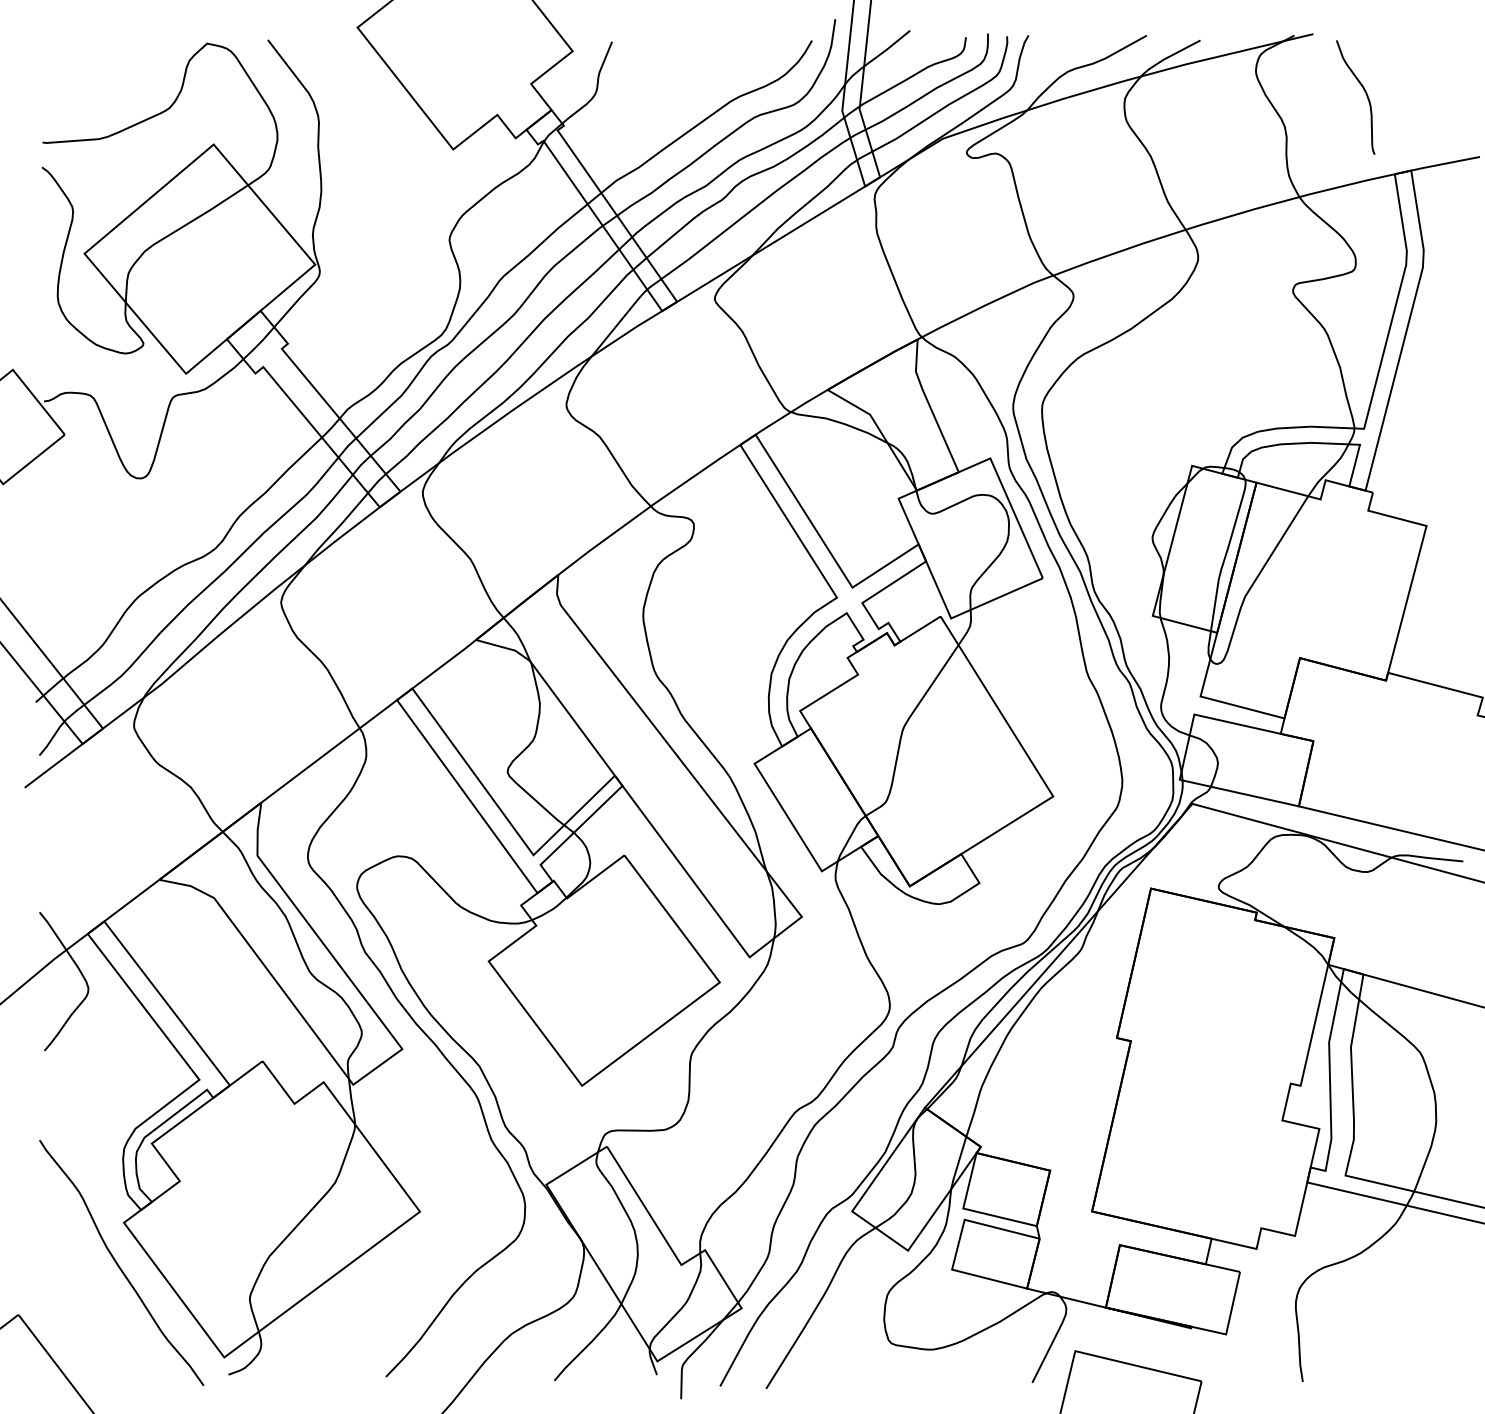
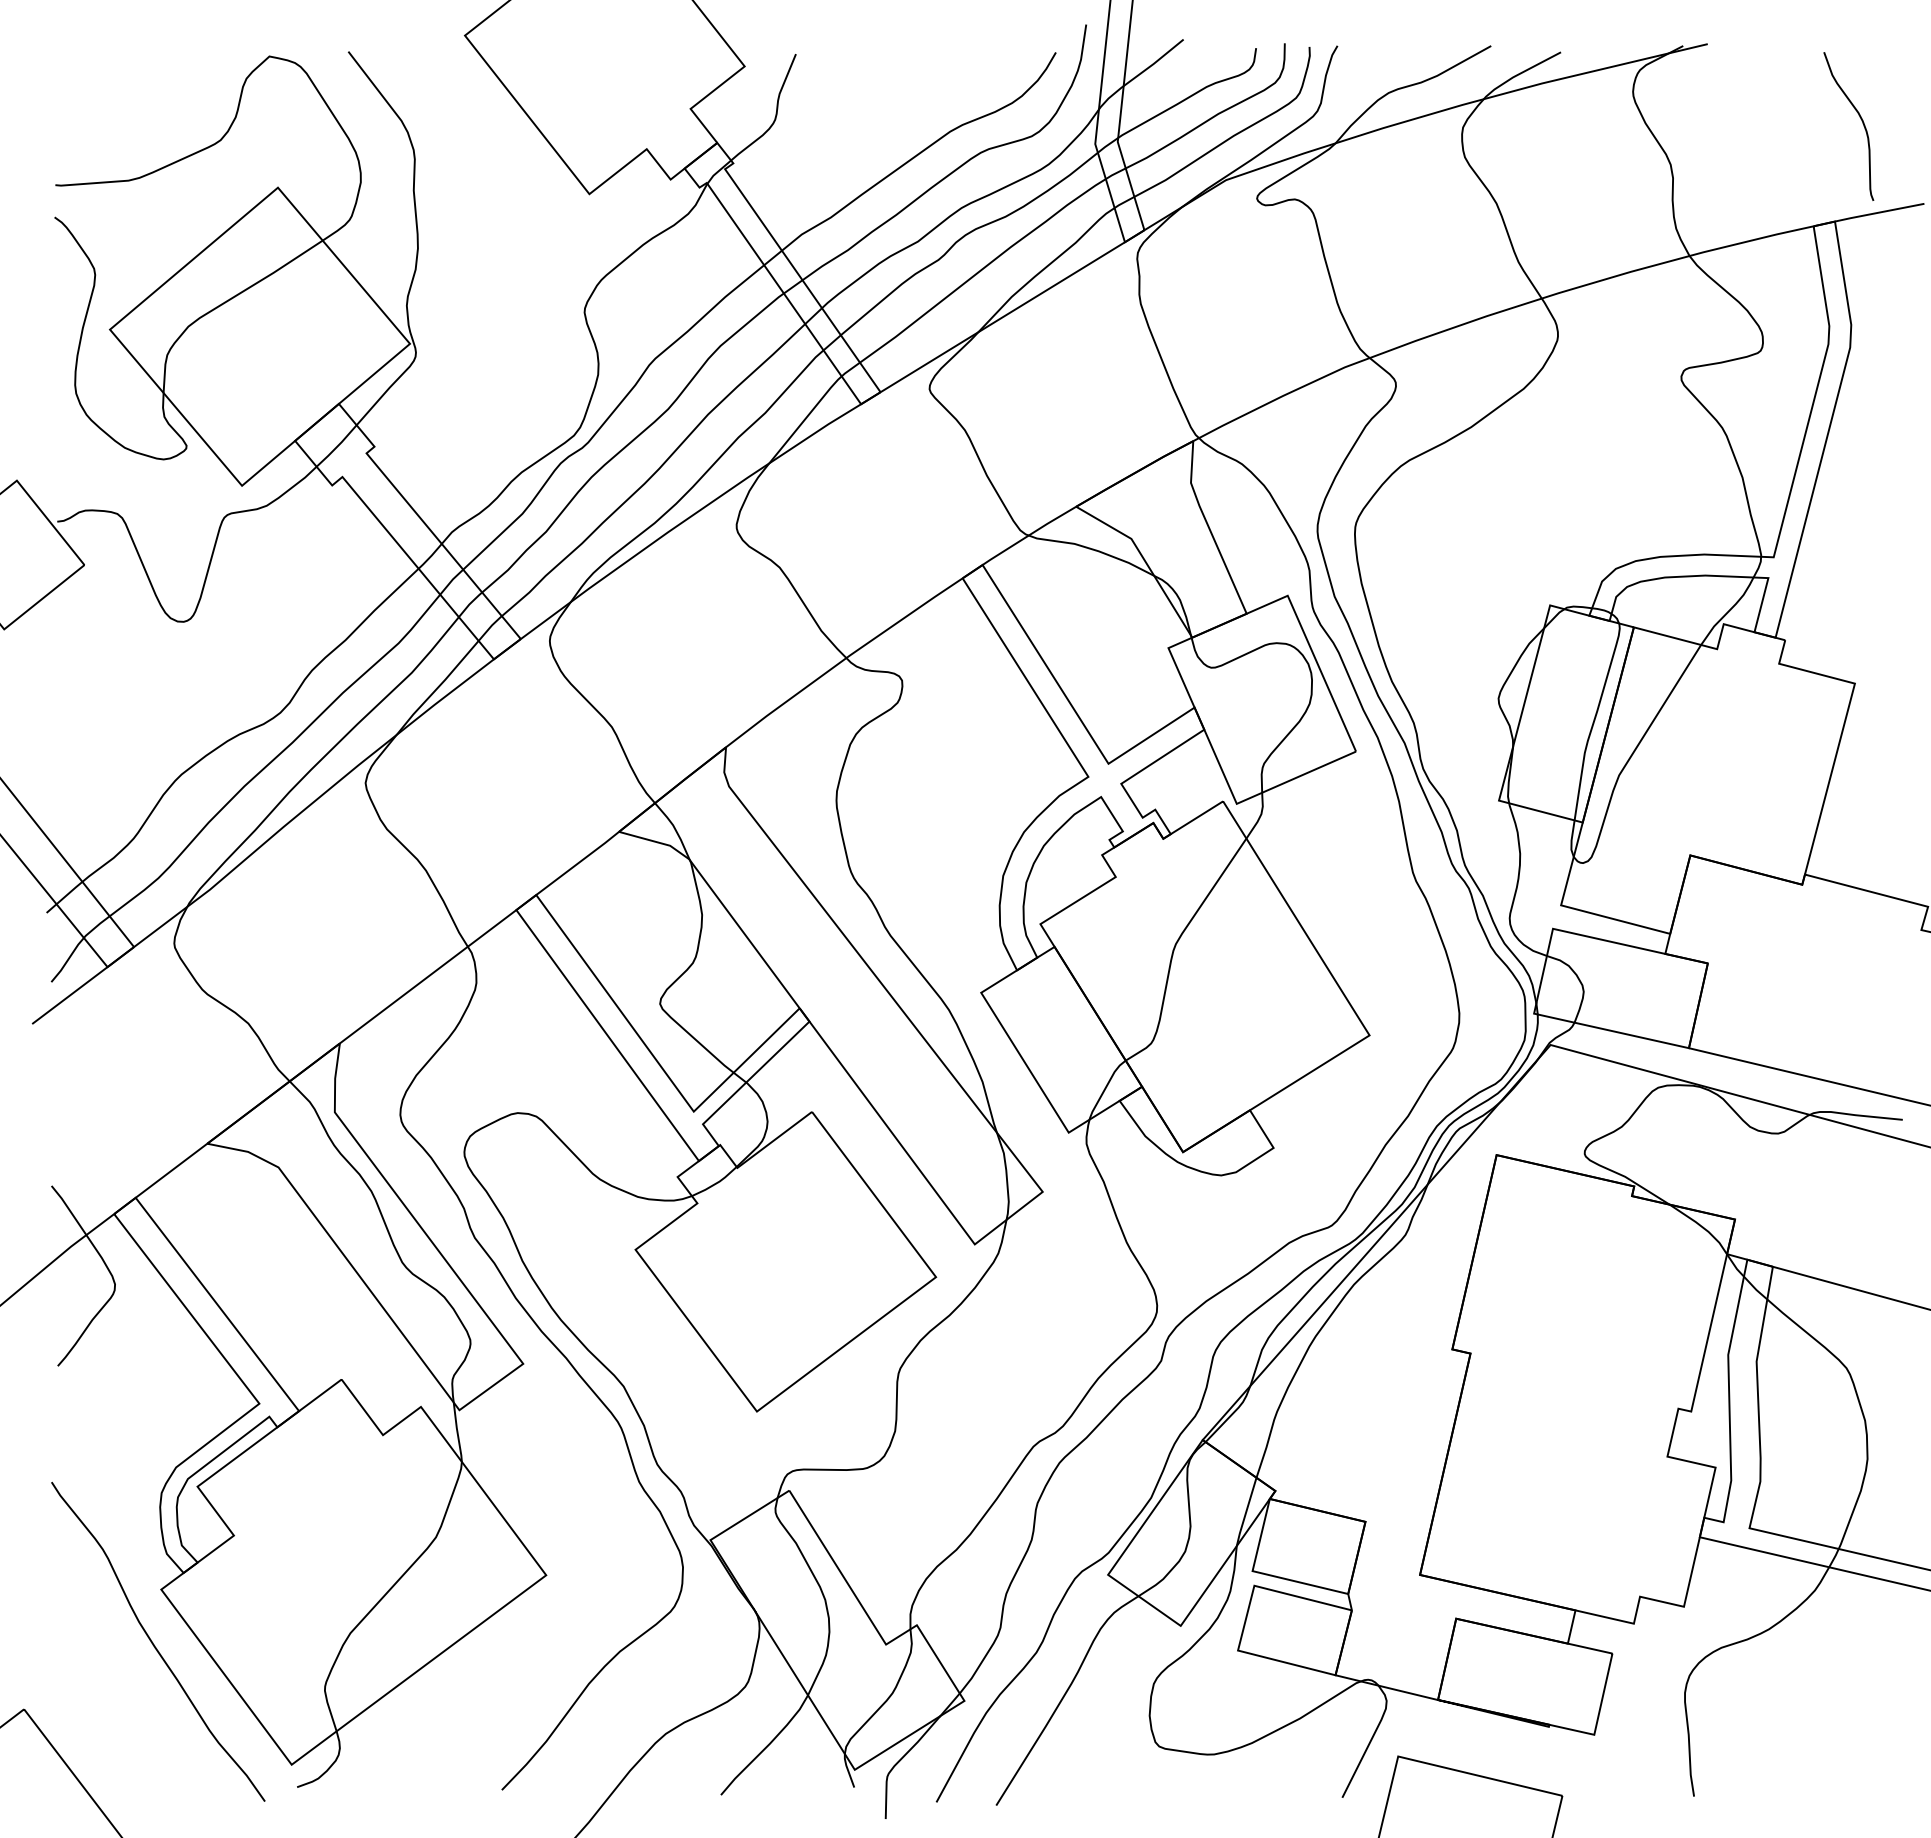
curve: (1364, 92) -> (1860, 119), moved

